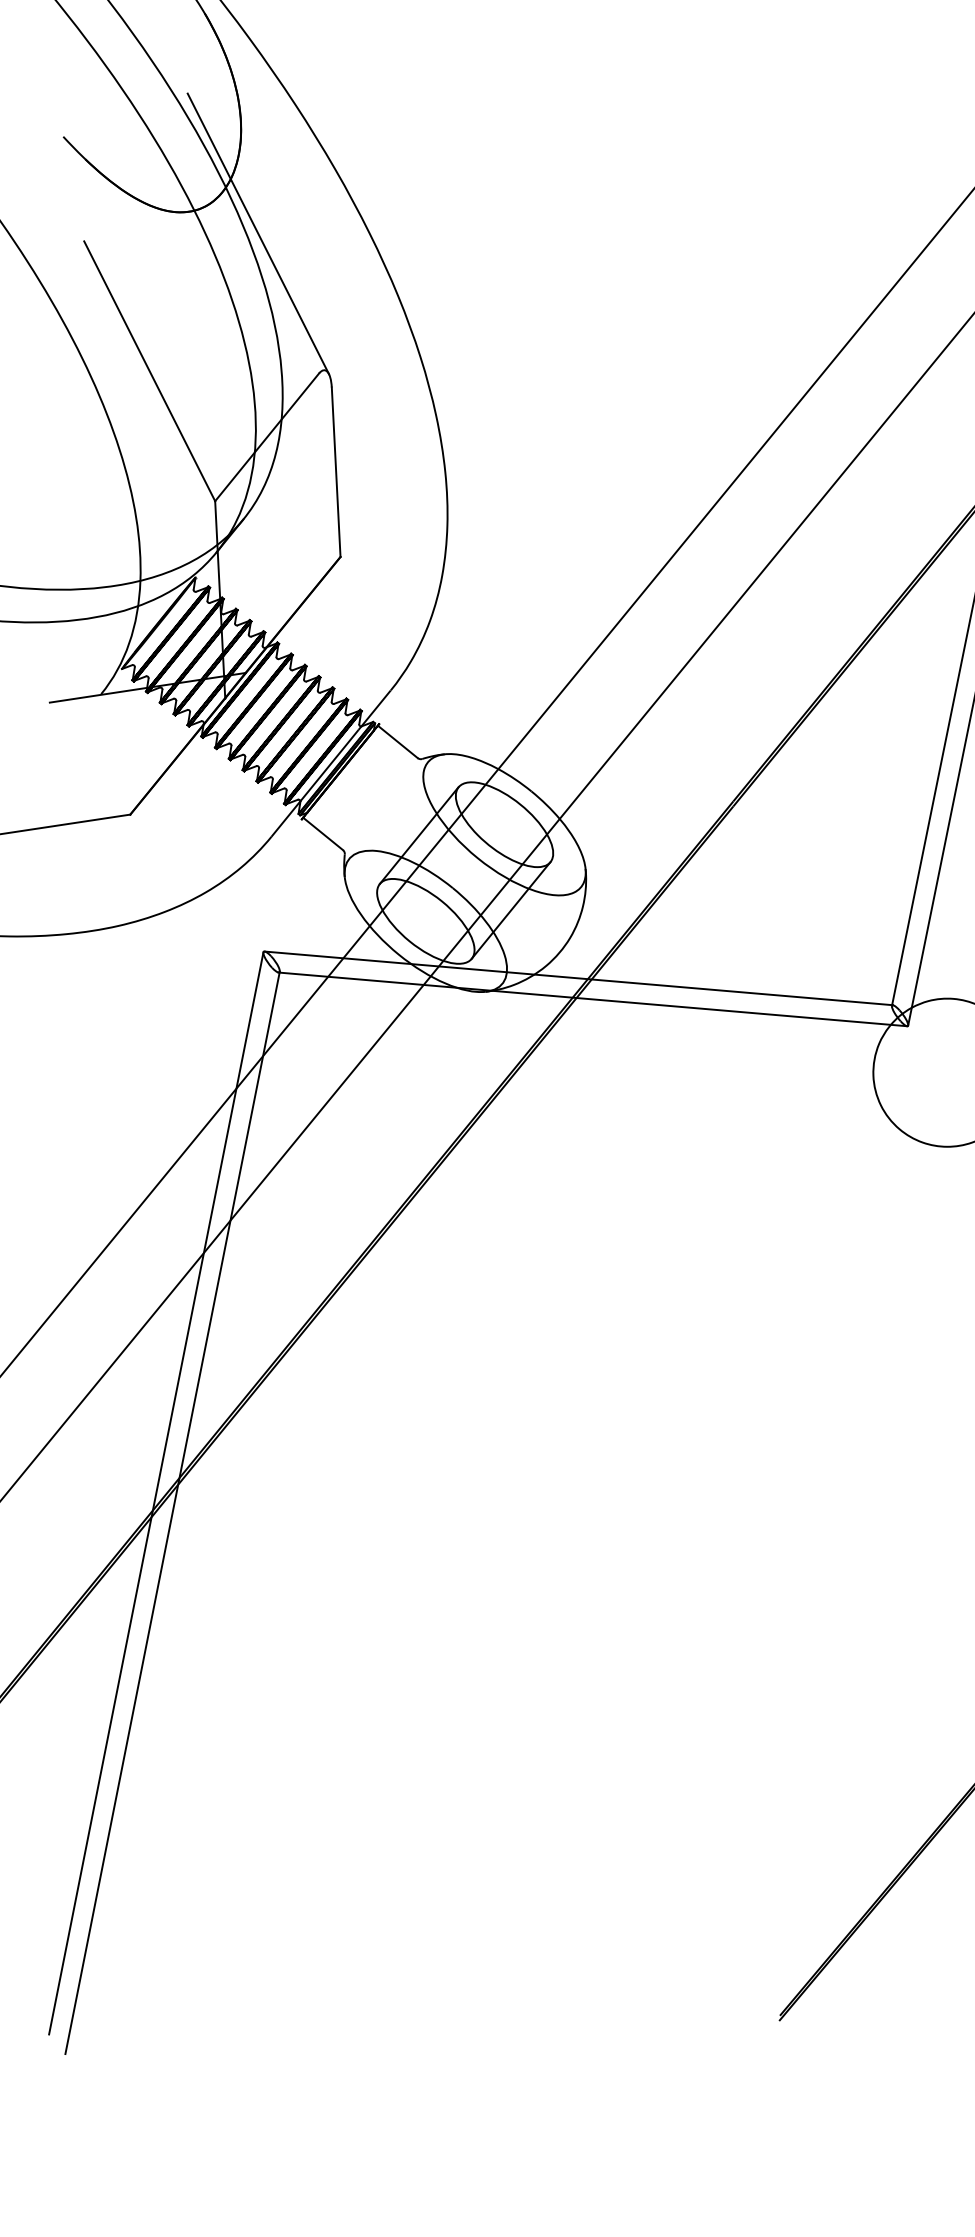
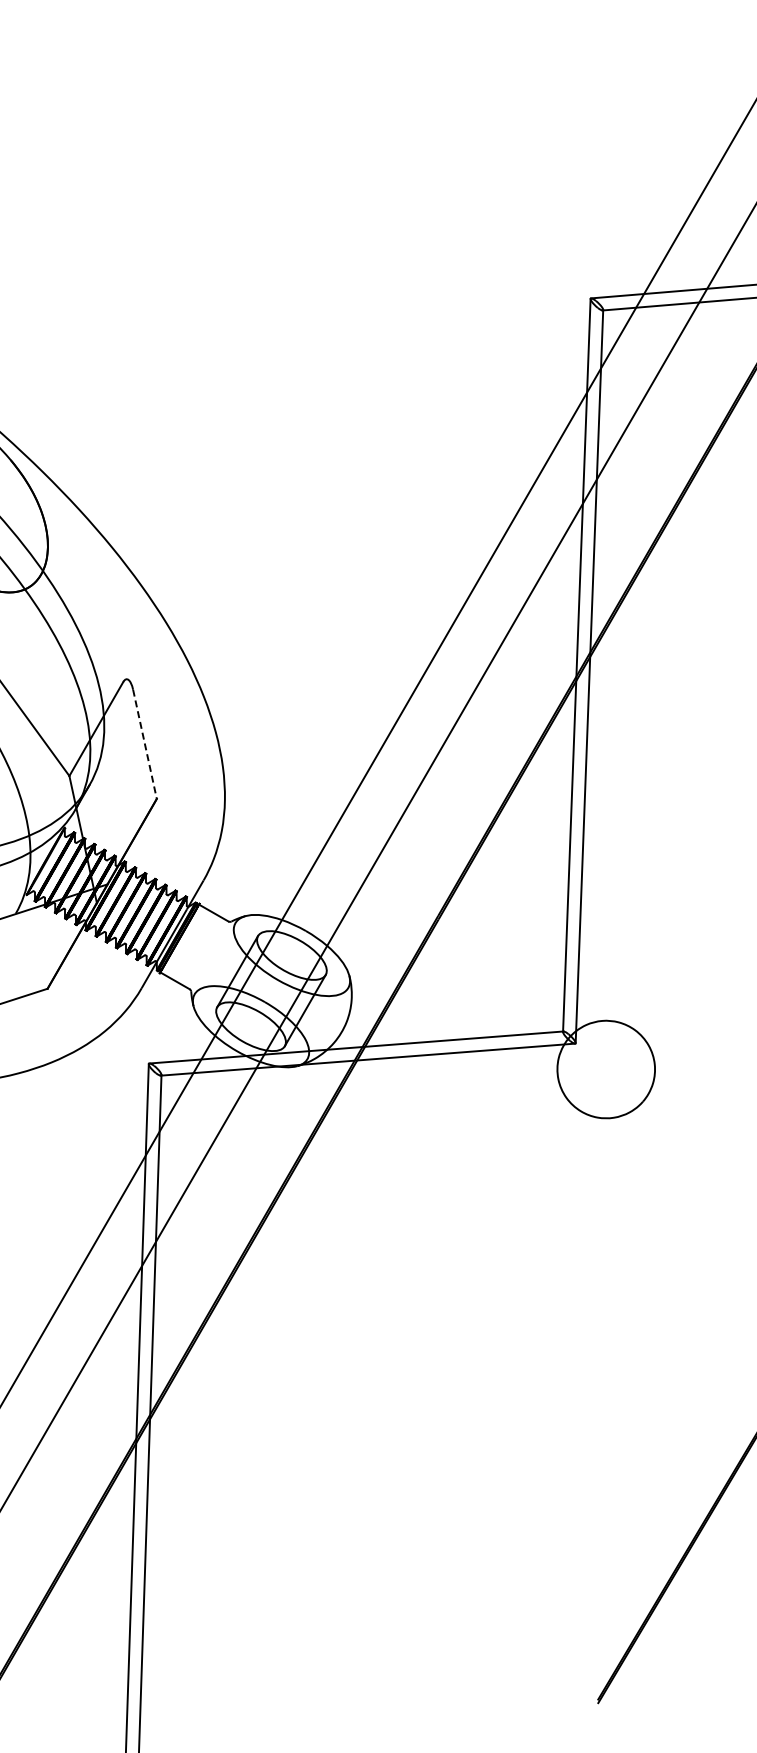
line: (257, 233) -> (68, 597), removed
line: (335, 472) -> (144, 744), solid -> dashed

